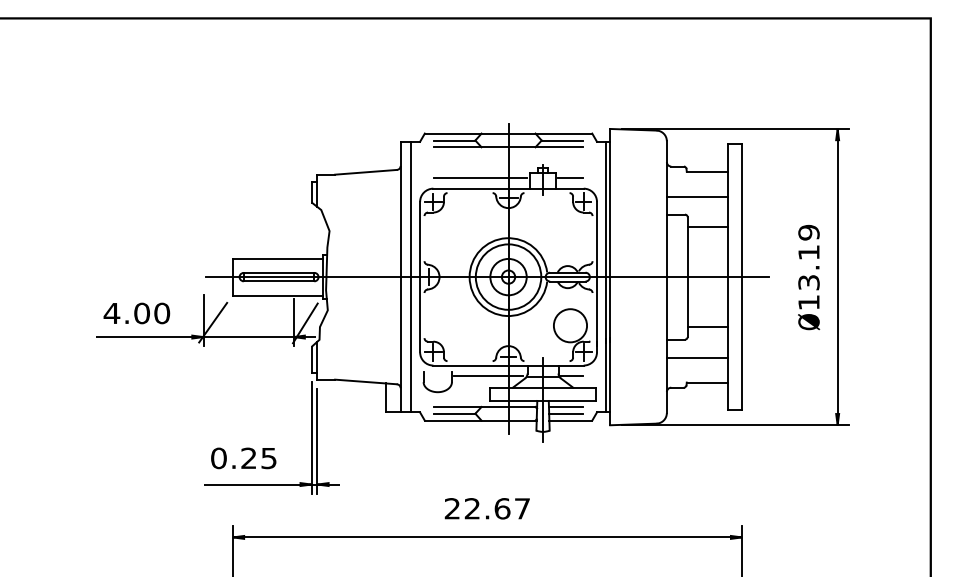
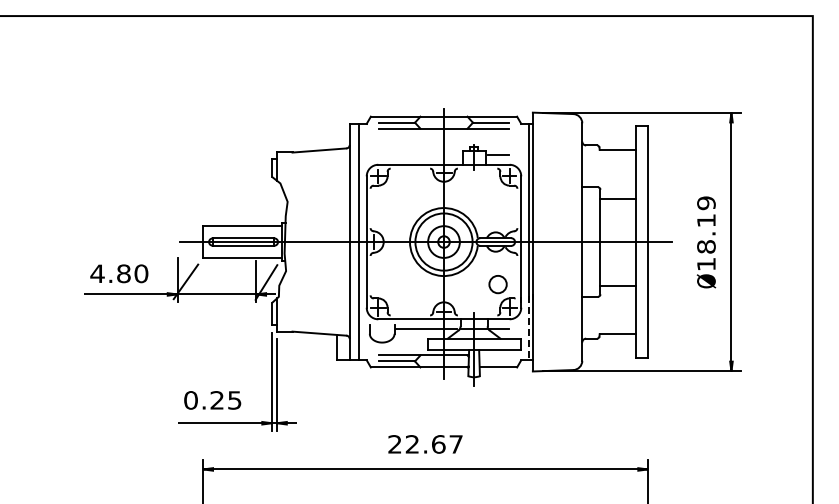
line: (480, 178) -> (419, 155), removed
line: (696, 196) -> (608, 171), removed
text: (809, 282) -> (706, 246), 13.19 -> 18.19
text: (141, 313) -> (123, 273), 4.00 -> 4.80
circle: (569, 325) -> (497, 284), size x0.6
line: (696, 357) -> (608, 312), removed
line: (605, 376) -> (528, 328), solid -> dashed
line: (565, 406) -> (493, 355), removed
line: (565, 413) -> (493, 361), removed

